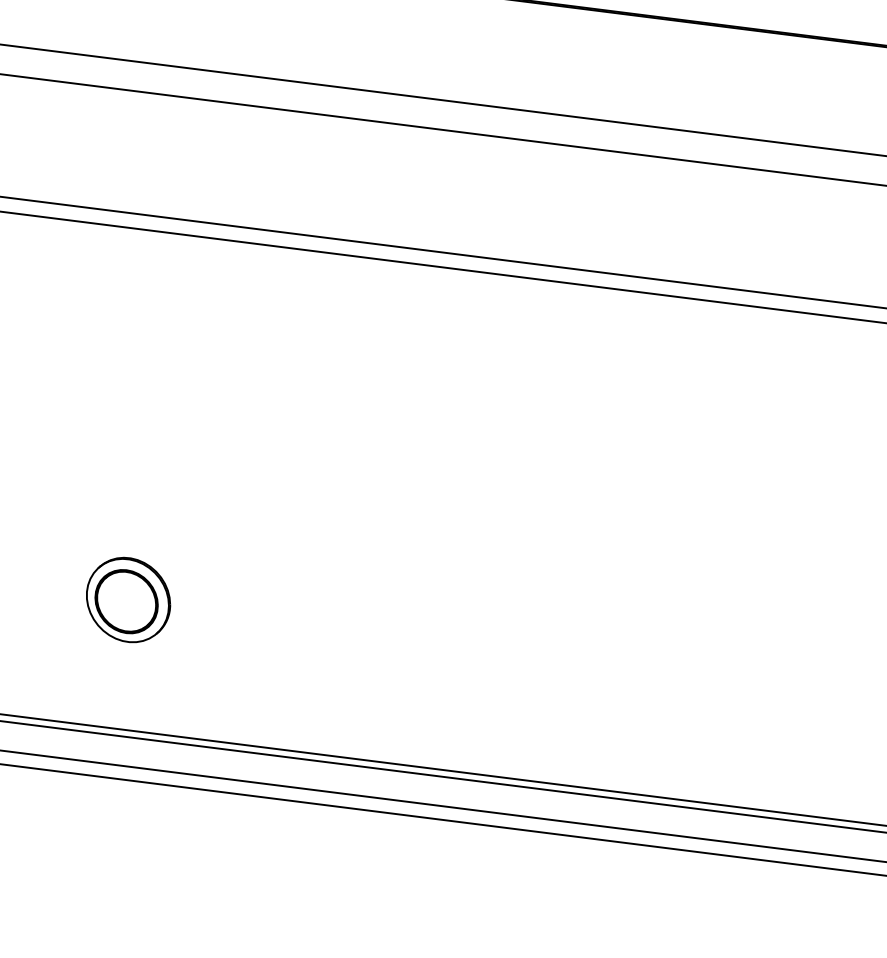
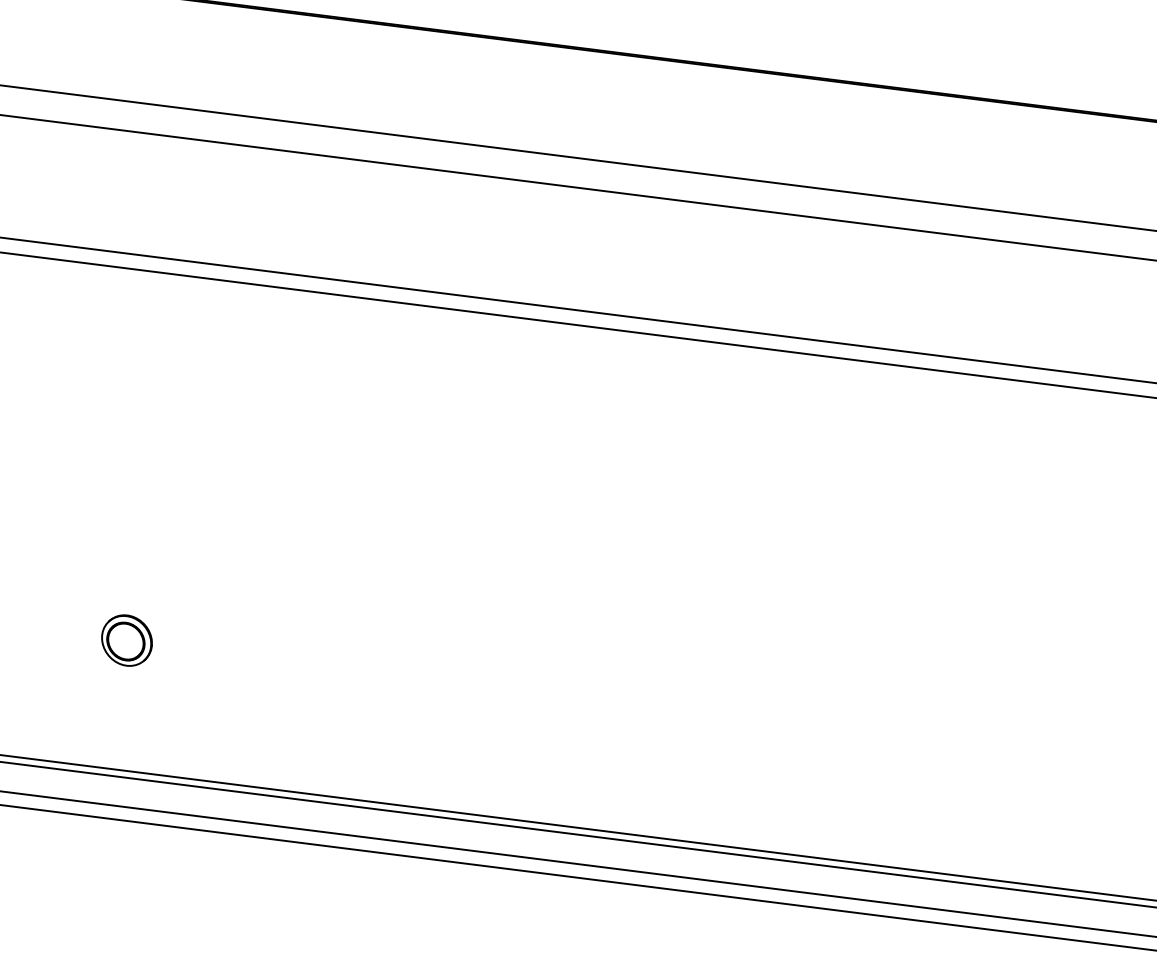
part: (127, 599) -> (126, 640), size x0.6

